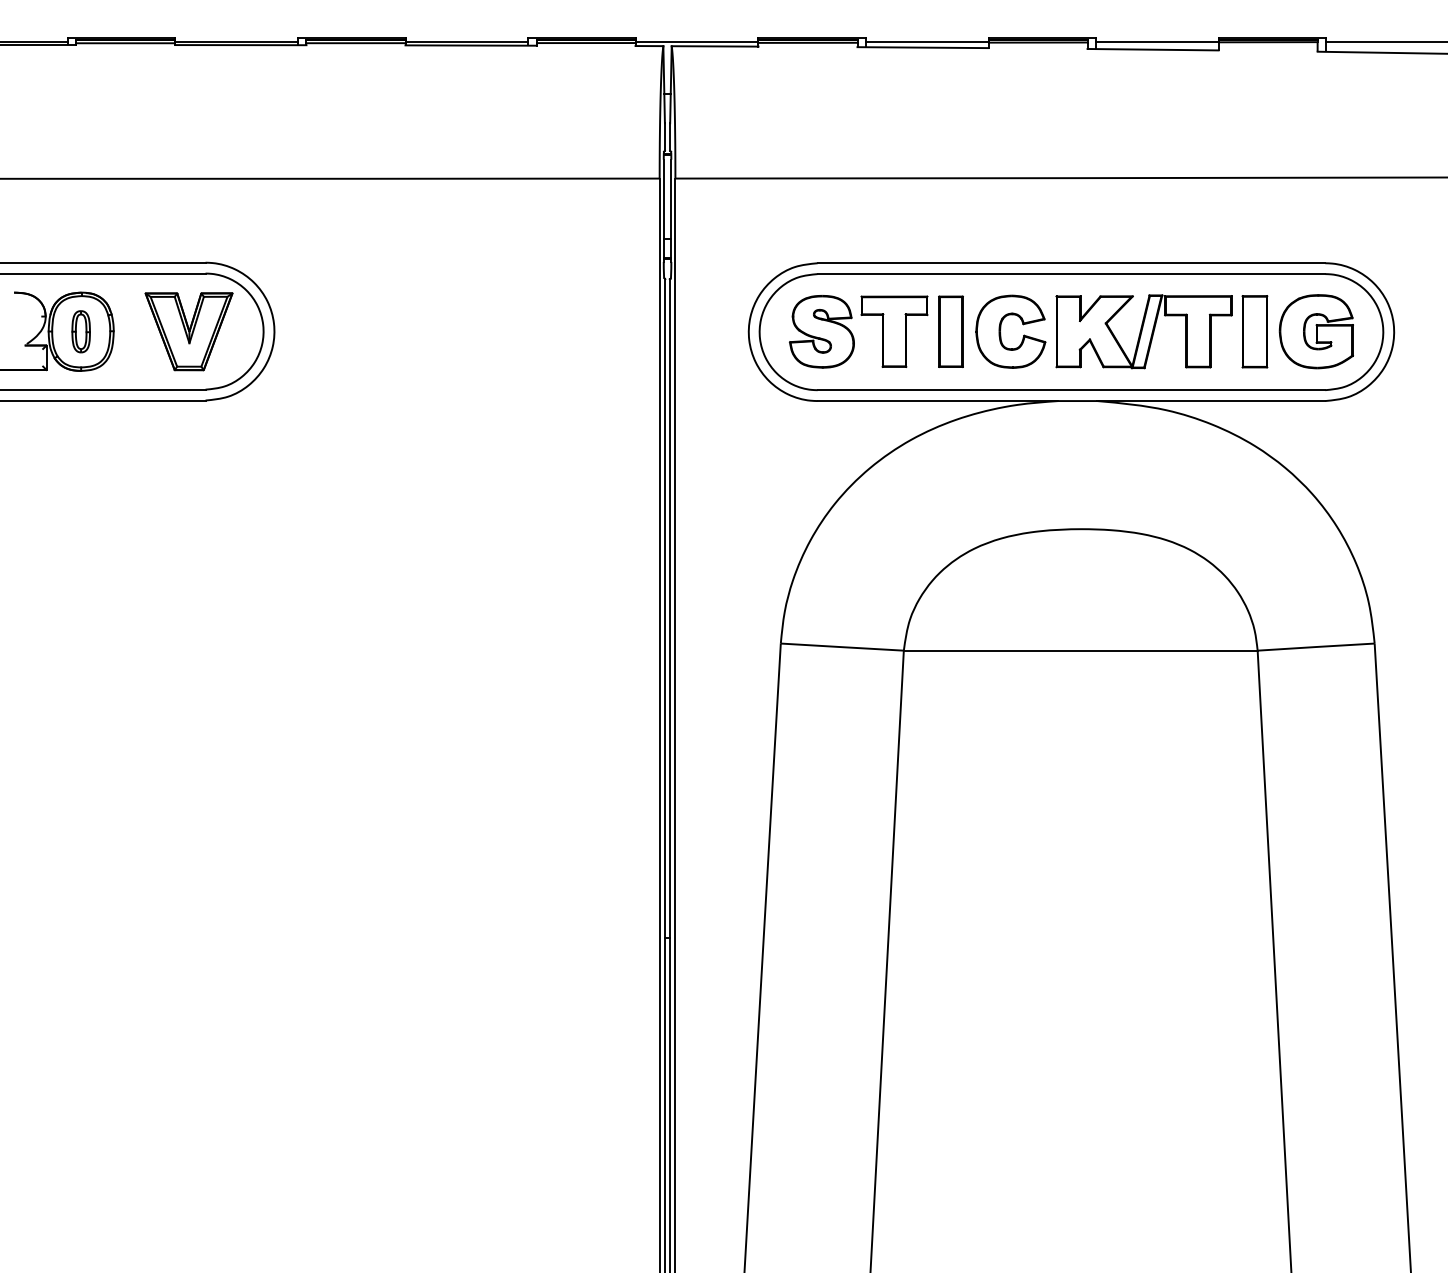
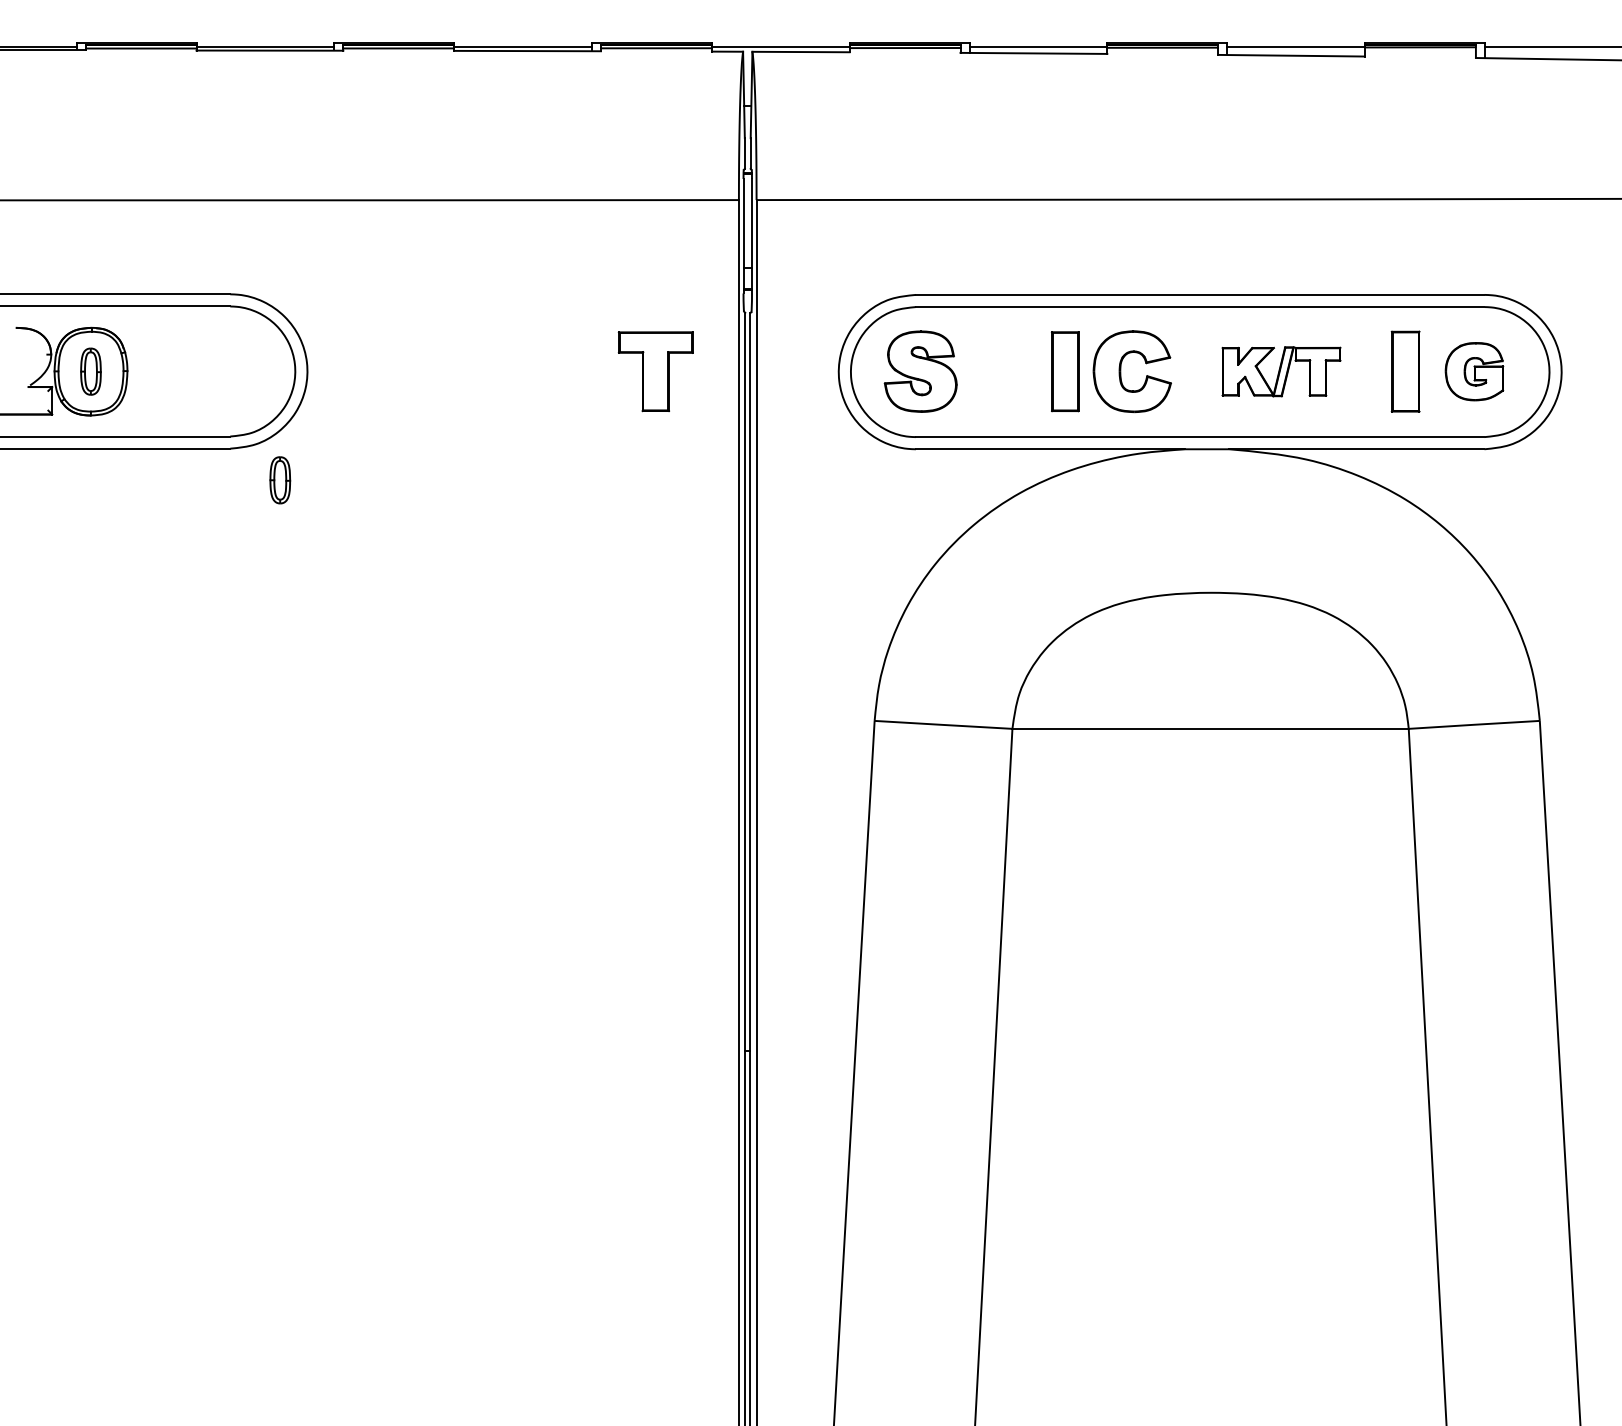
part: (188, 331) -> (211, 371), removed
part: (894, 331) -> (655, 371), moved
part: (1143, 331) -> (1280, 371), size x0.6
part: (1315, 331) -> (1473, 371), size x0.7
part: (249, 428) -> (279, 480), added

